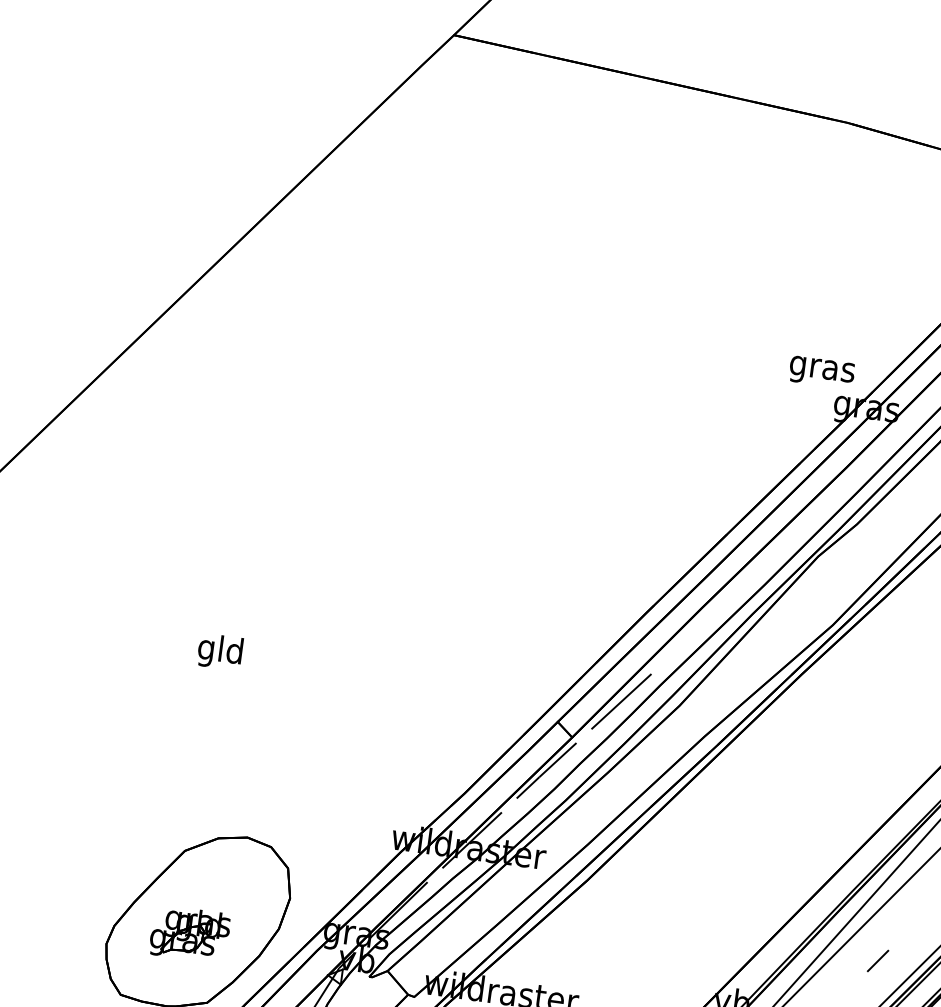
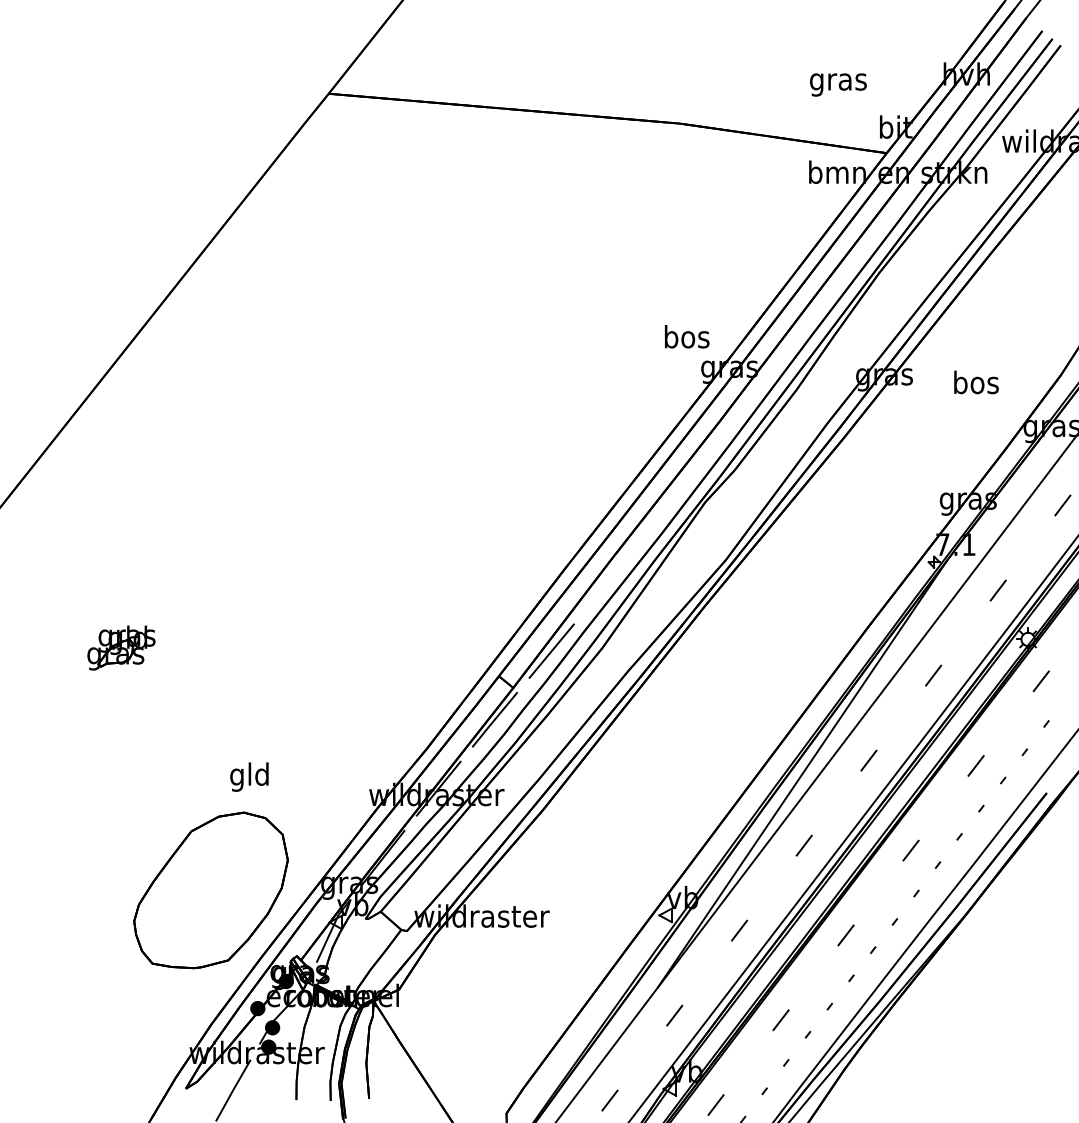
text: (822, 368) -> (686, 339), gras -> bos
text: (220, 651) -> (249, 776), moved
part: (190, 933) -> (121, 647), moved

